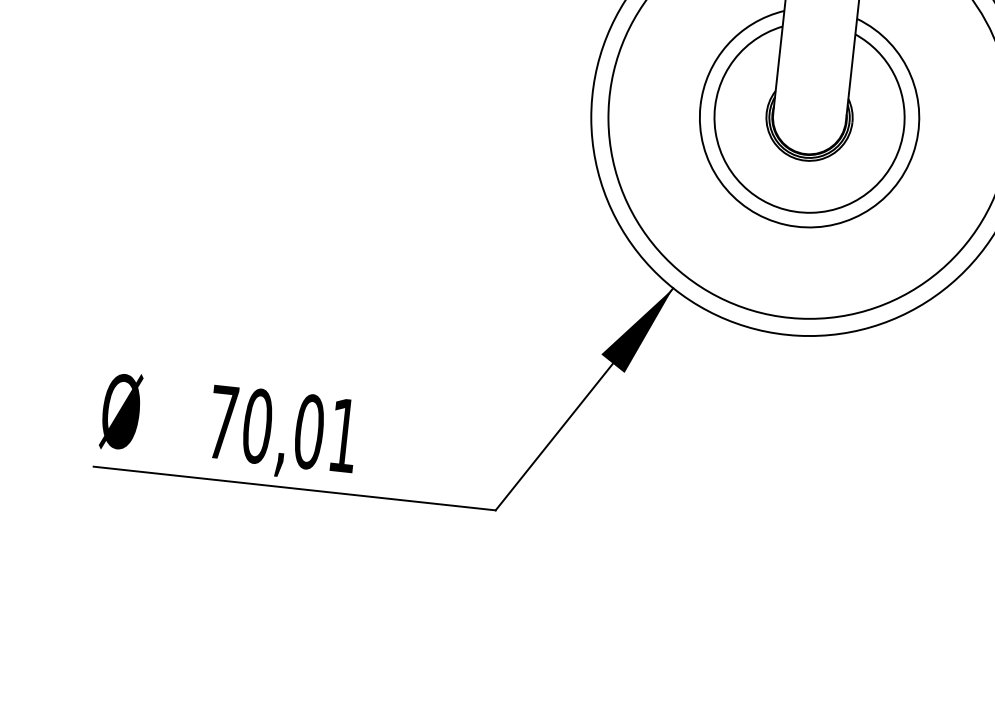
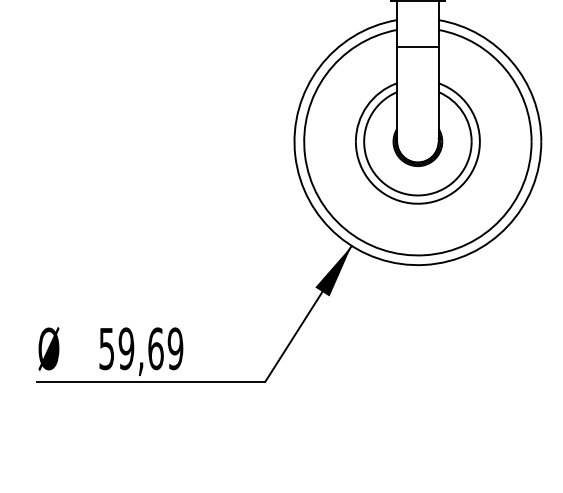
text: (283, 428) -> (141, 348), 70,01 -> 59,69

